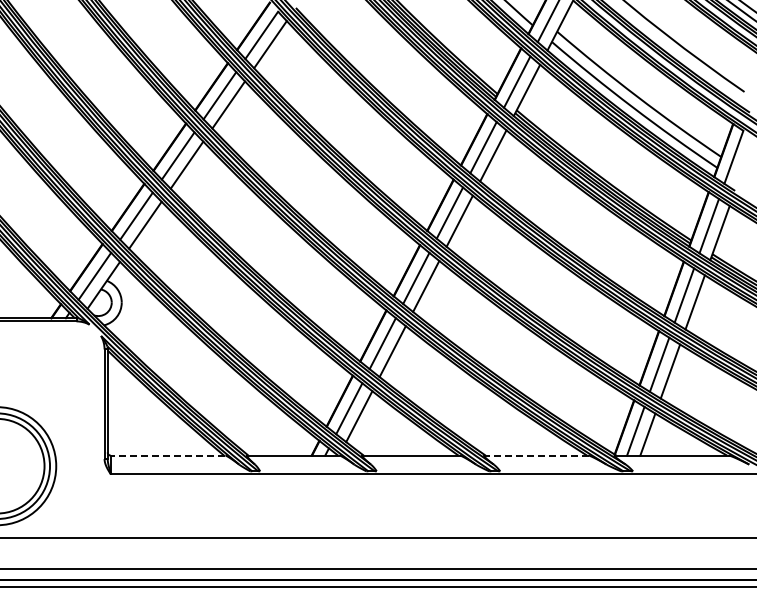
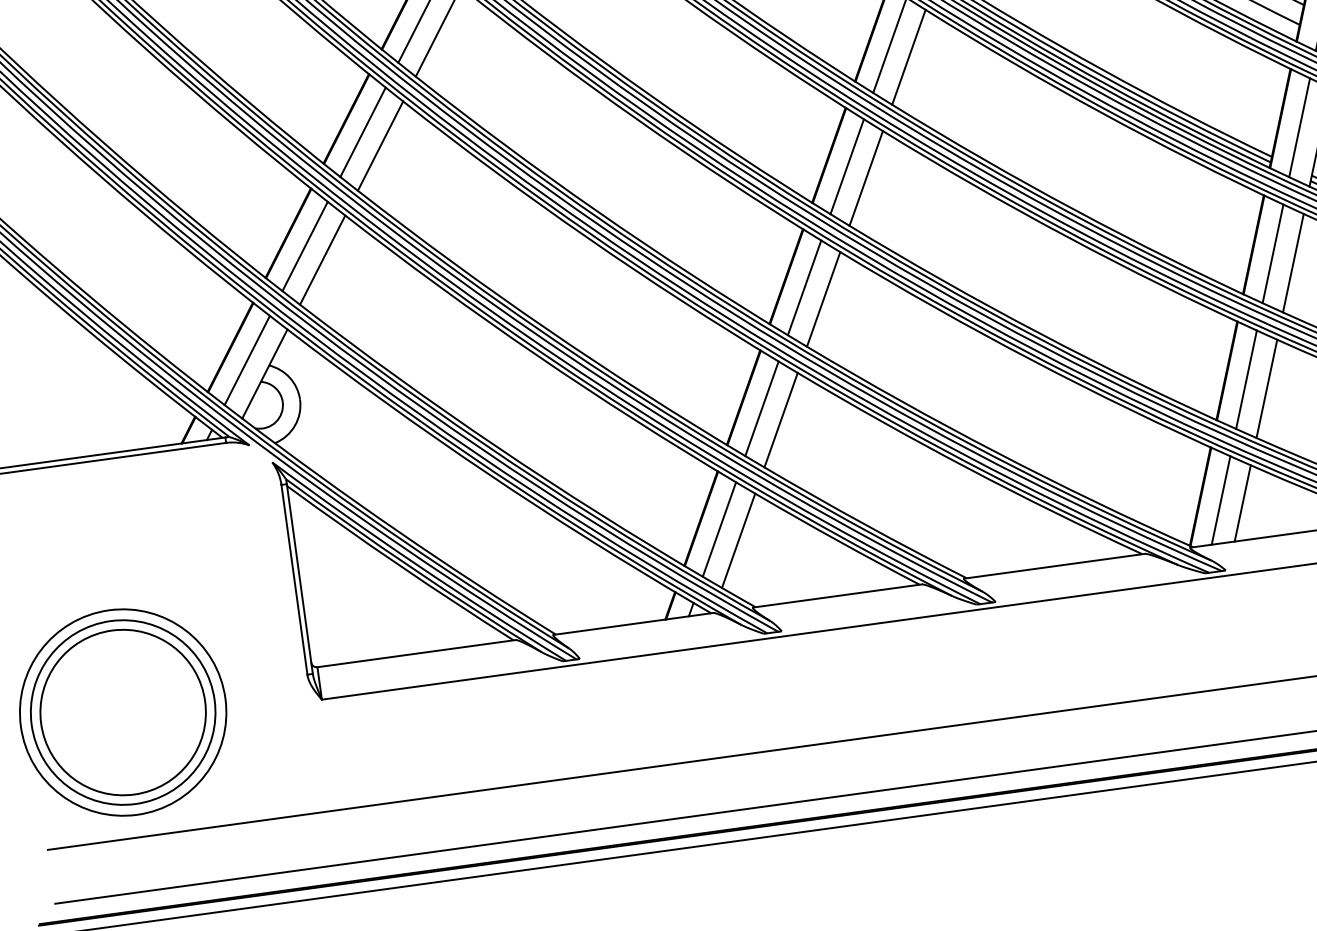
line: (167, 455) -> (415, 653), dashed -> solid
line: (535, 455) -> (1053, 566), dashed -> solid

